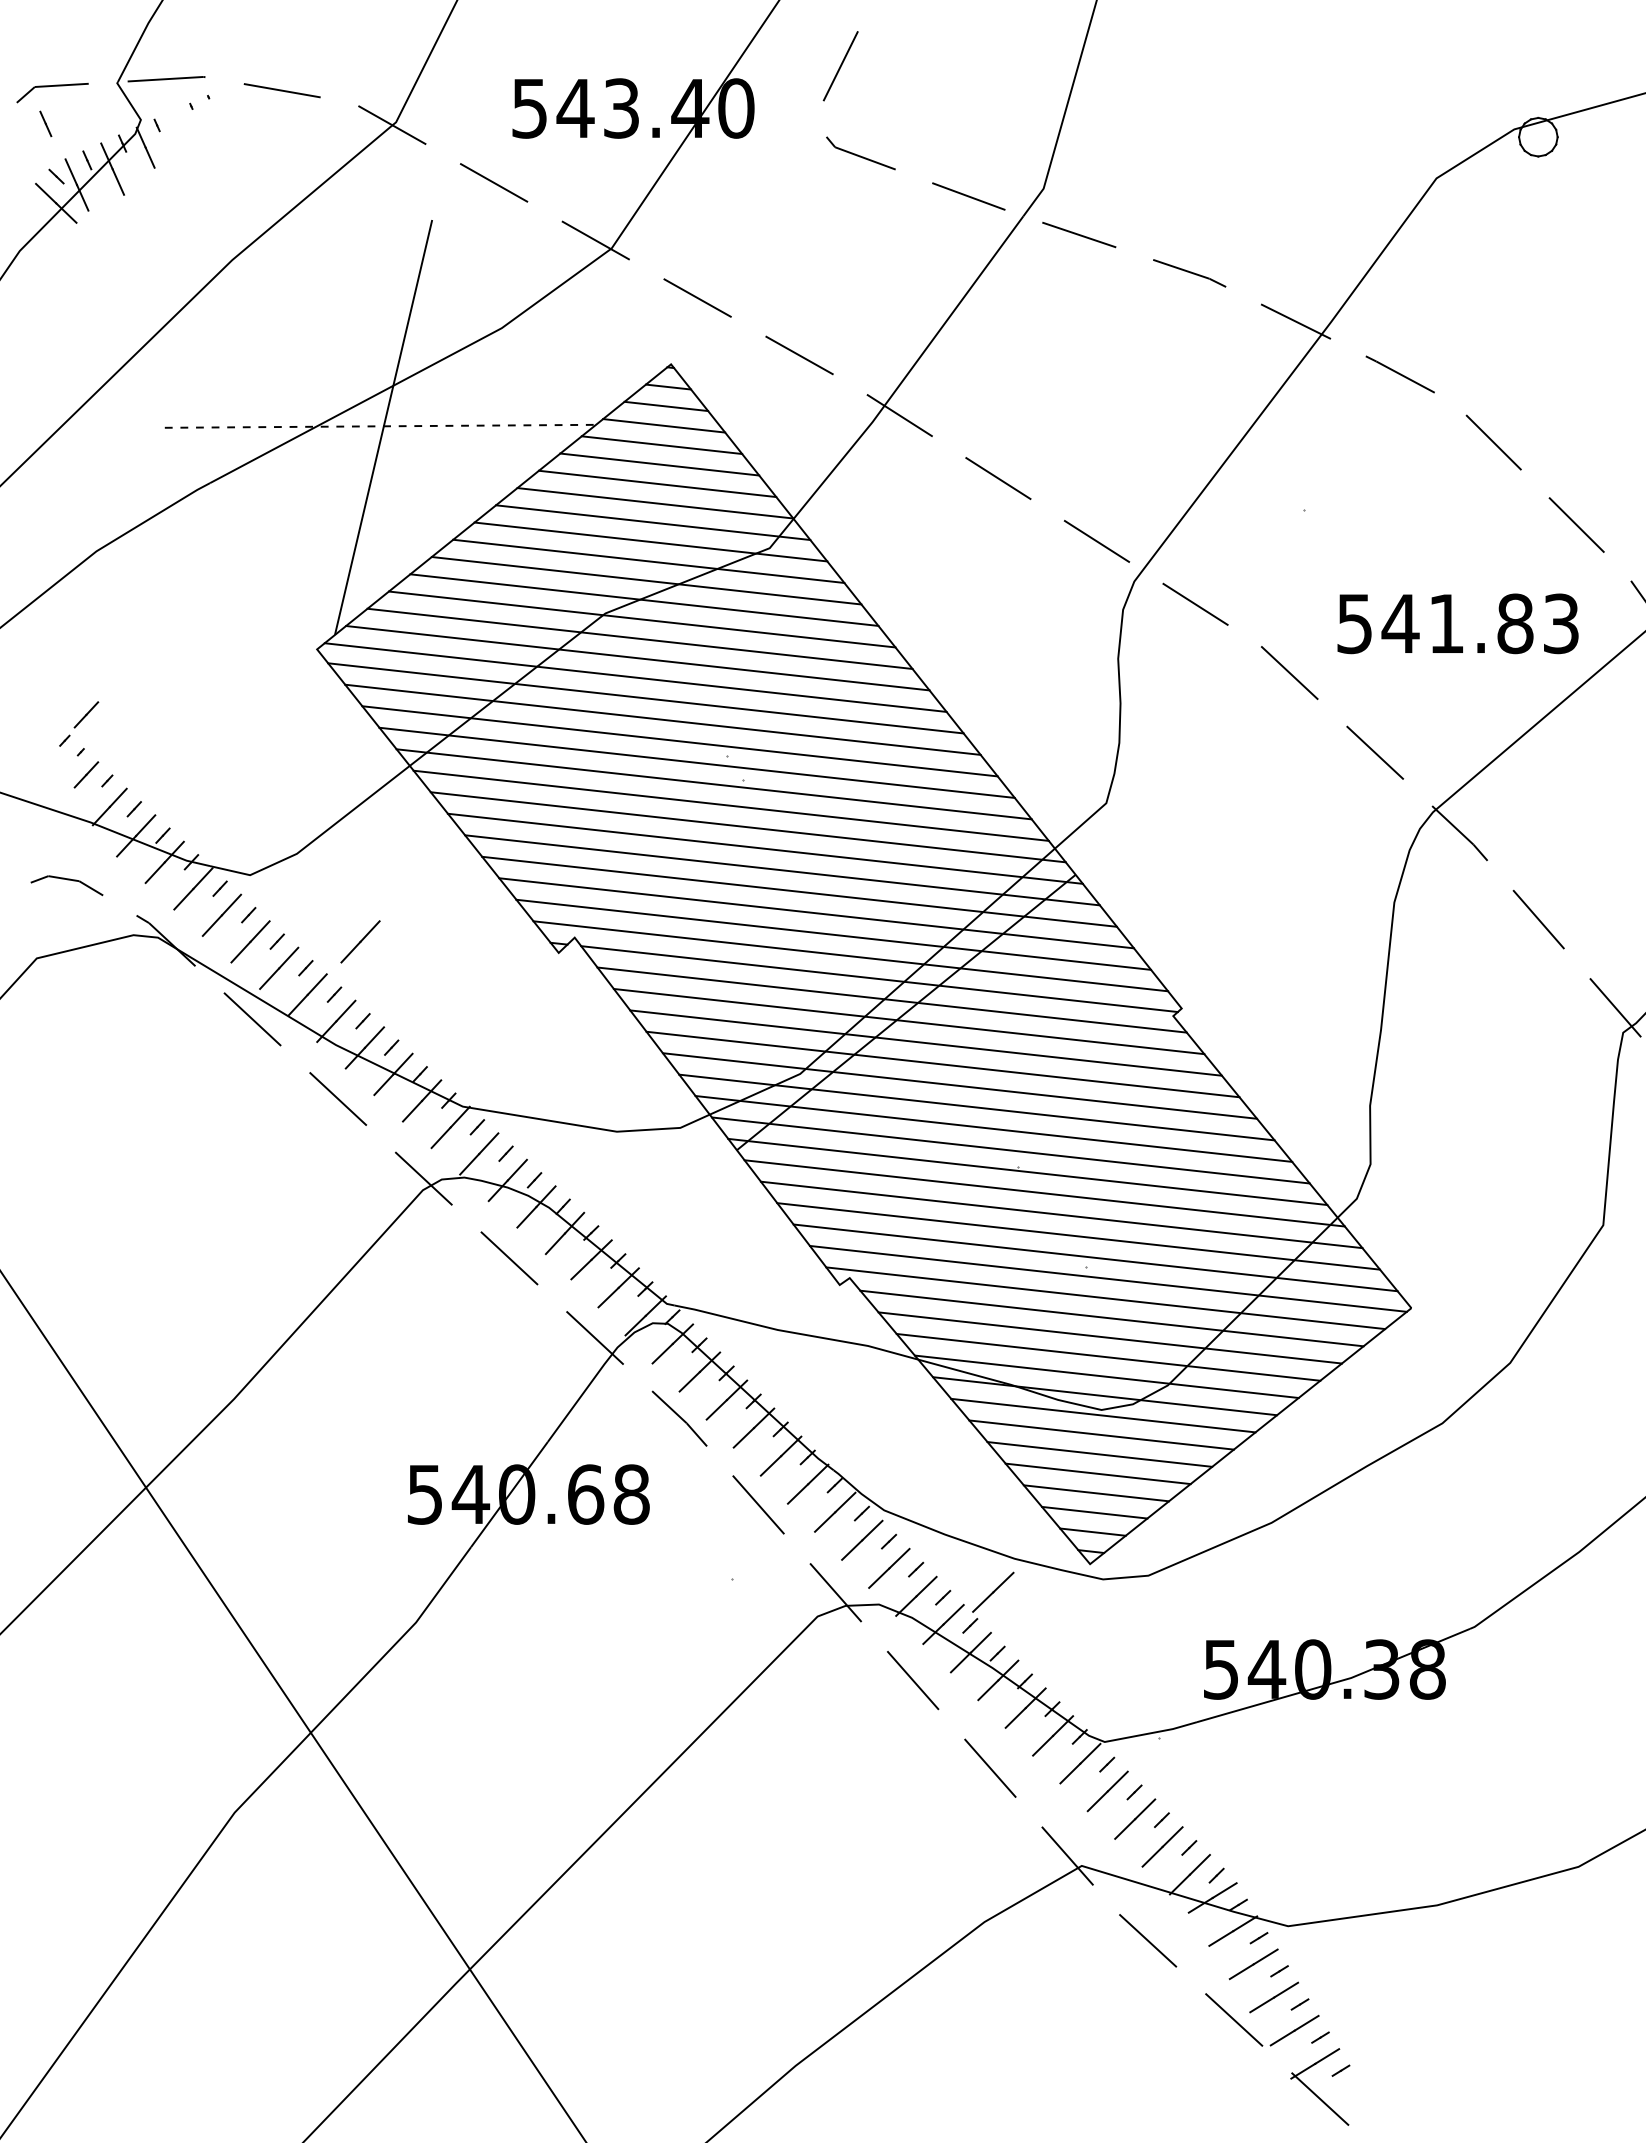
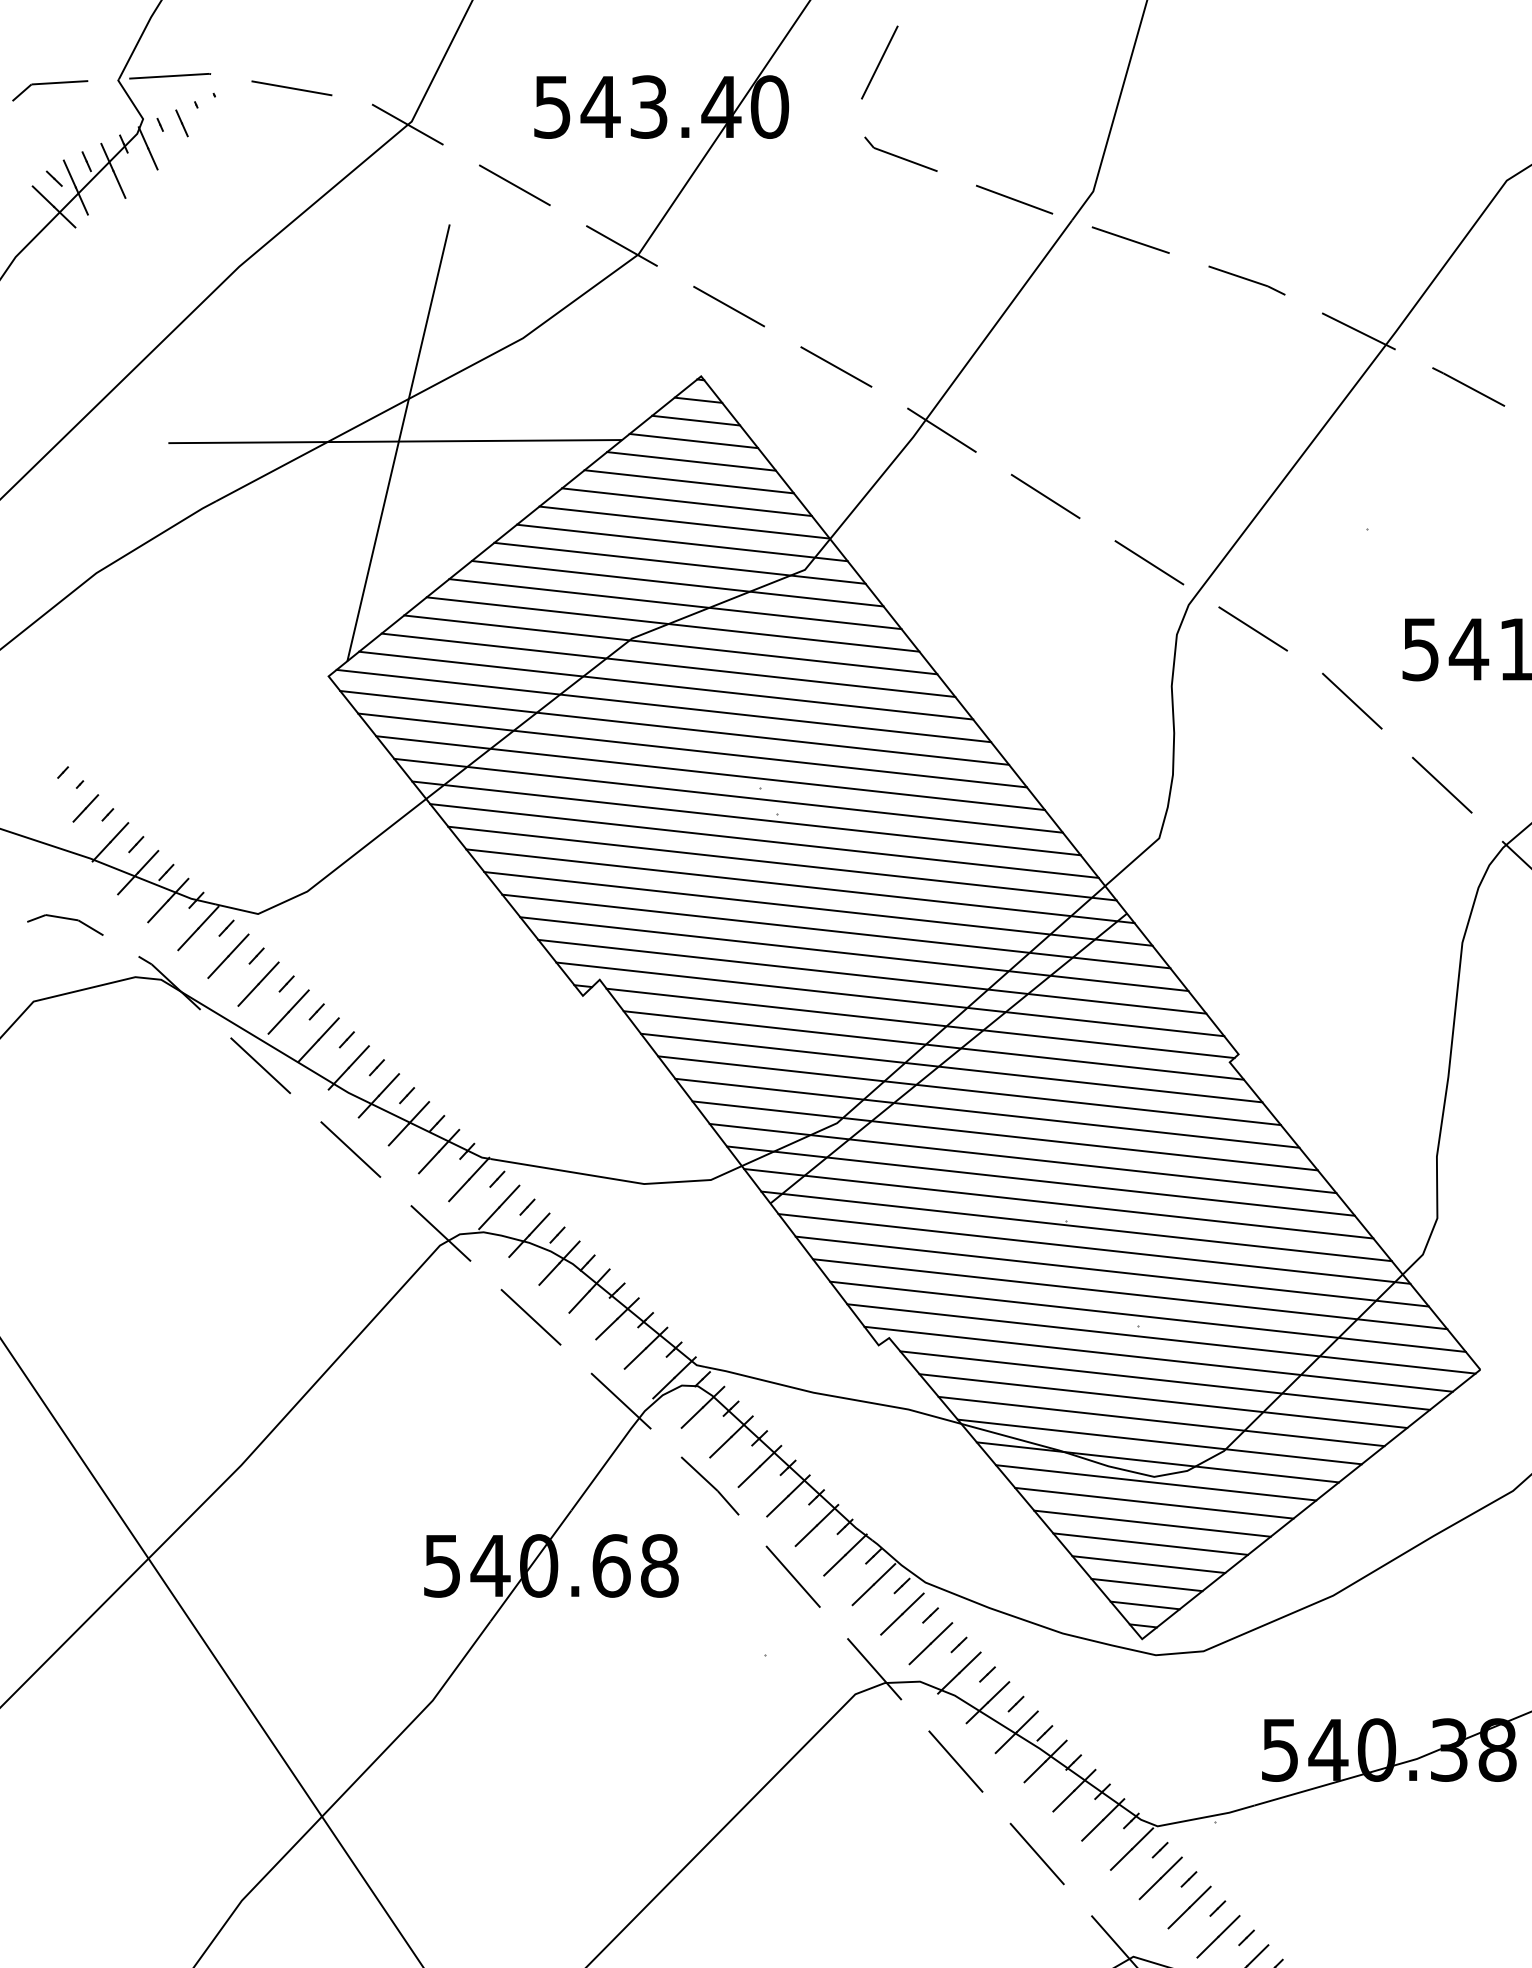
line: (45, 123) -> (181, 122), moved
line: (380, 426) -> (395, 441), dashed -> solid
line: (86, 714) -> (85, 744), removed
line: (360, 941) -> (374, 983), removed
line: (993, 1591) -> (1040, 1667), removed

